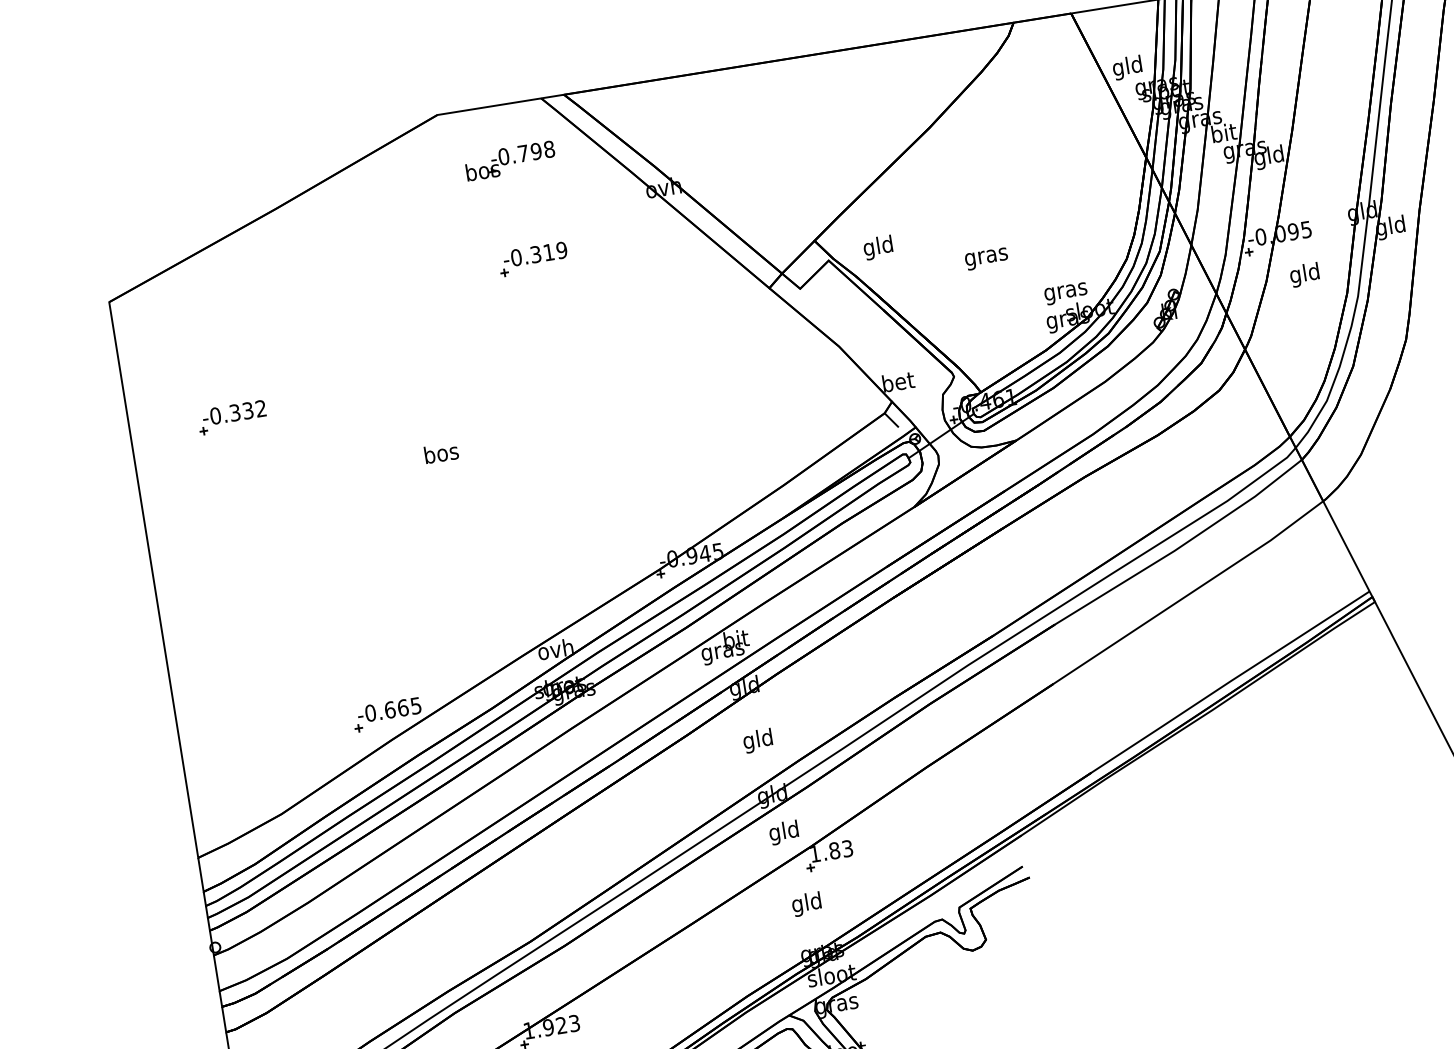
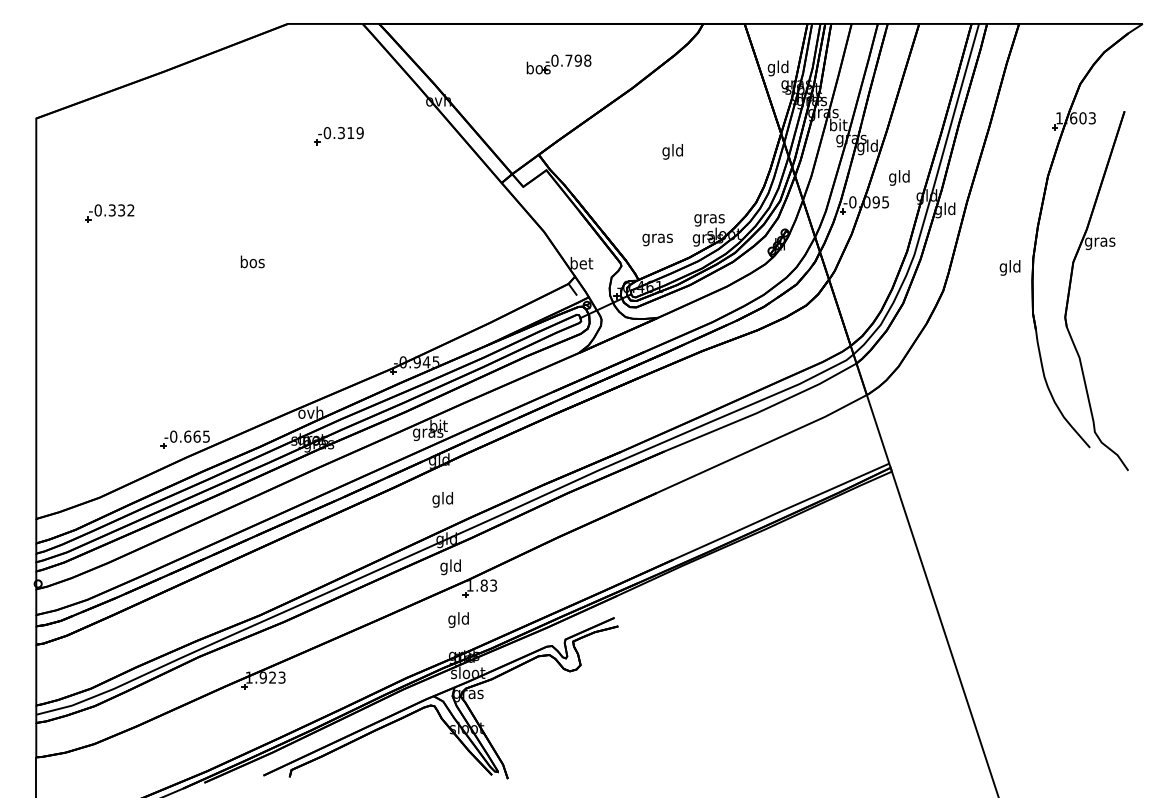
part: (509, 161) -> (558, 64), moved
text: (877, 247) -> (672, 151), moved
text: (986, 258) -> (657, 239), moved
text: (1304, 274) -> (899, 177), moved

